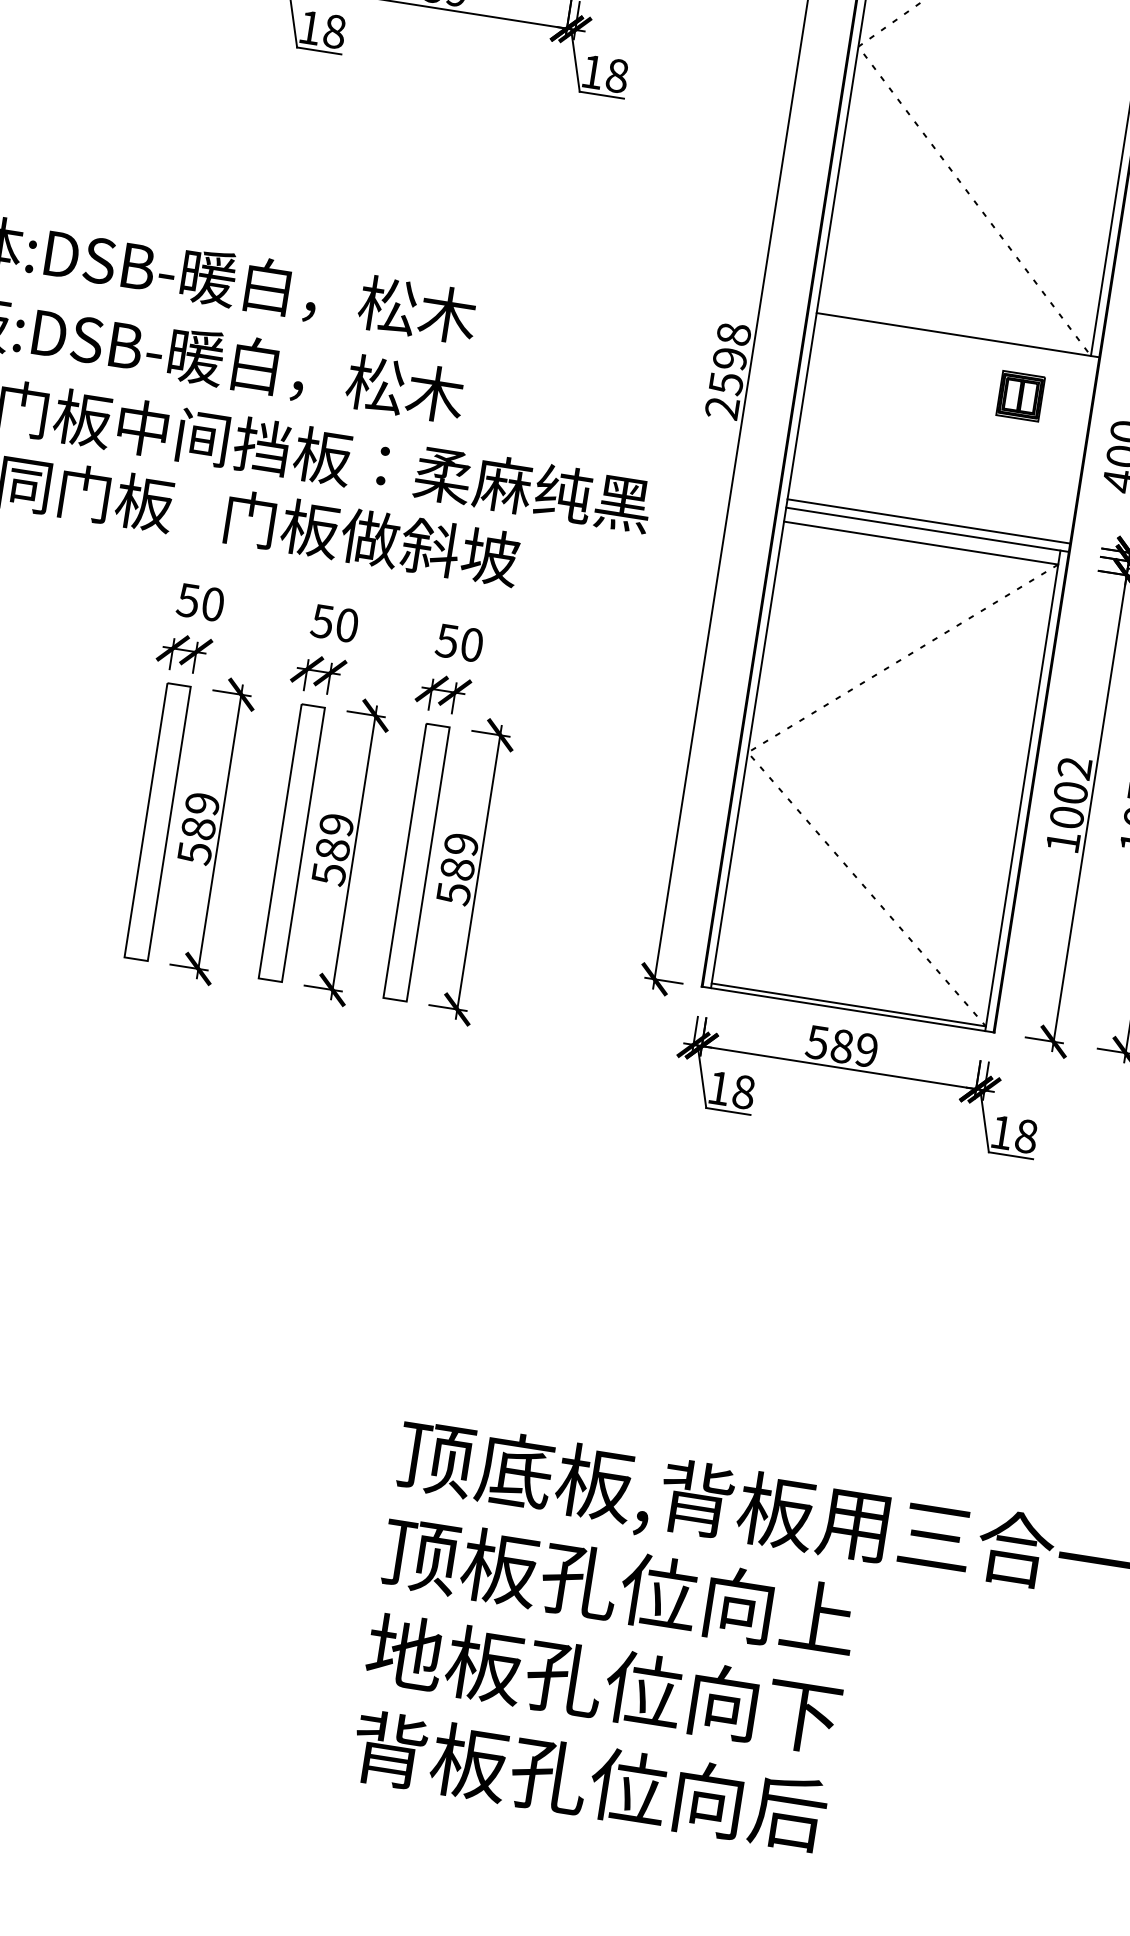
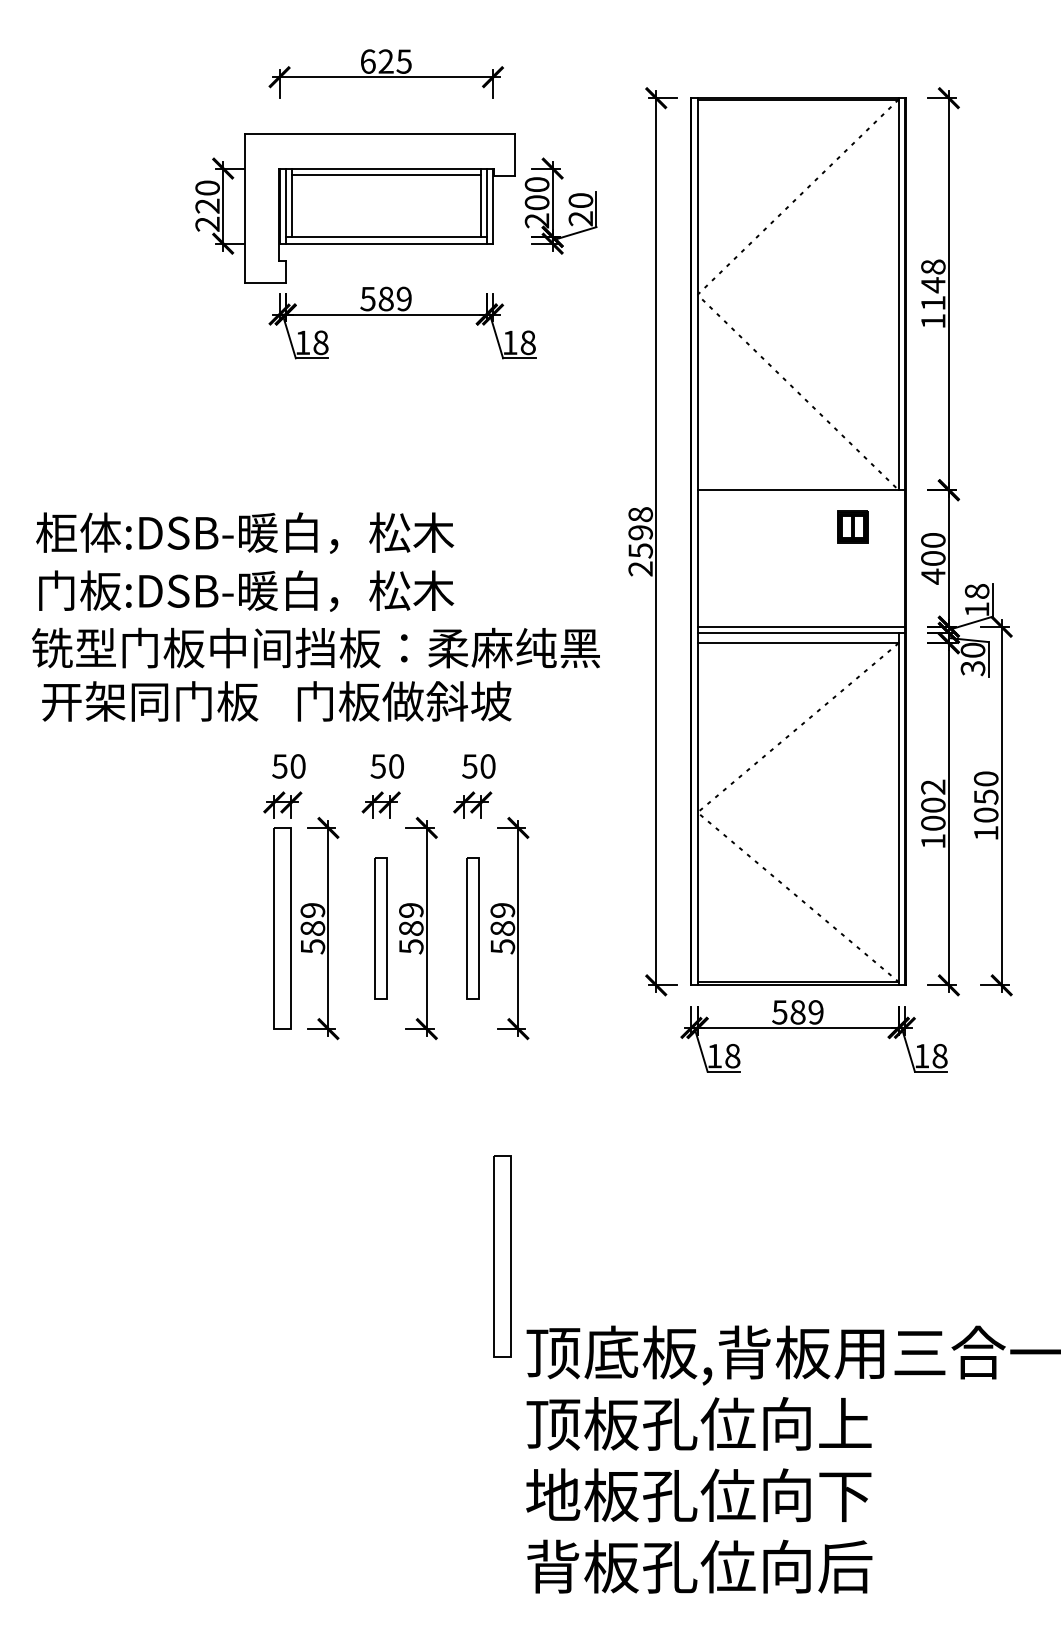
part: (292, 843) -> (381, 928), size x0.7
part: (416, 862) -> (472, 928), size x0.7
part: (387, 1316) -> (502, 1256), added

